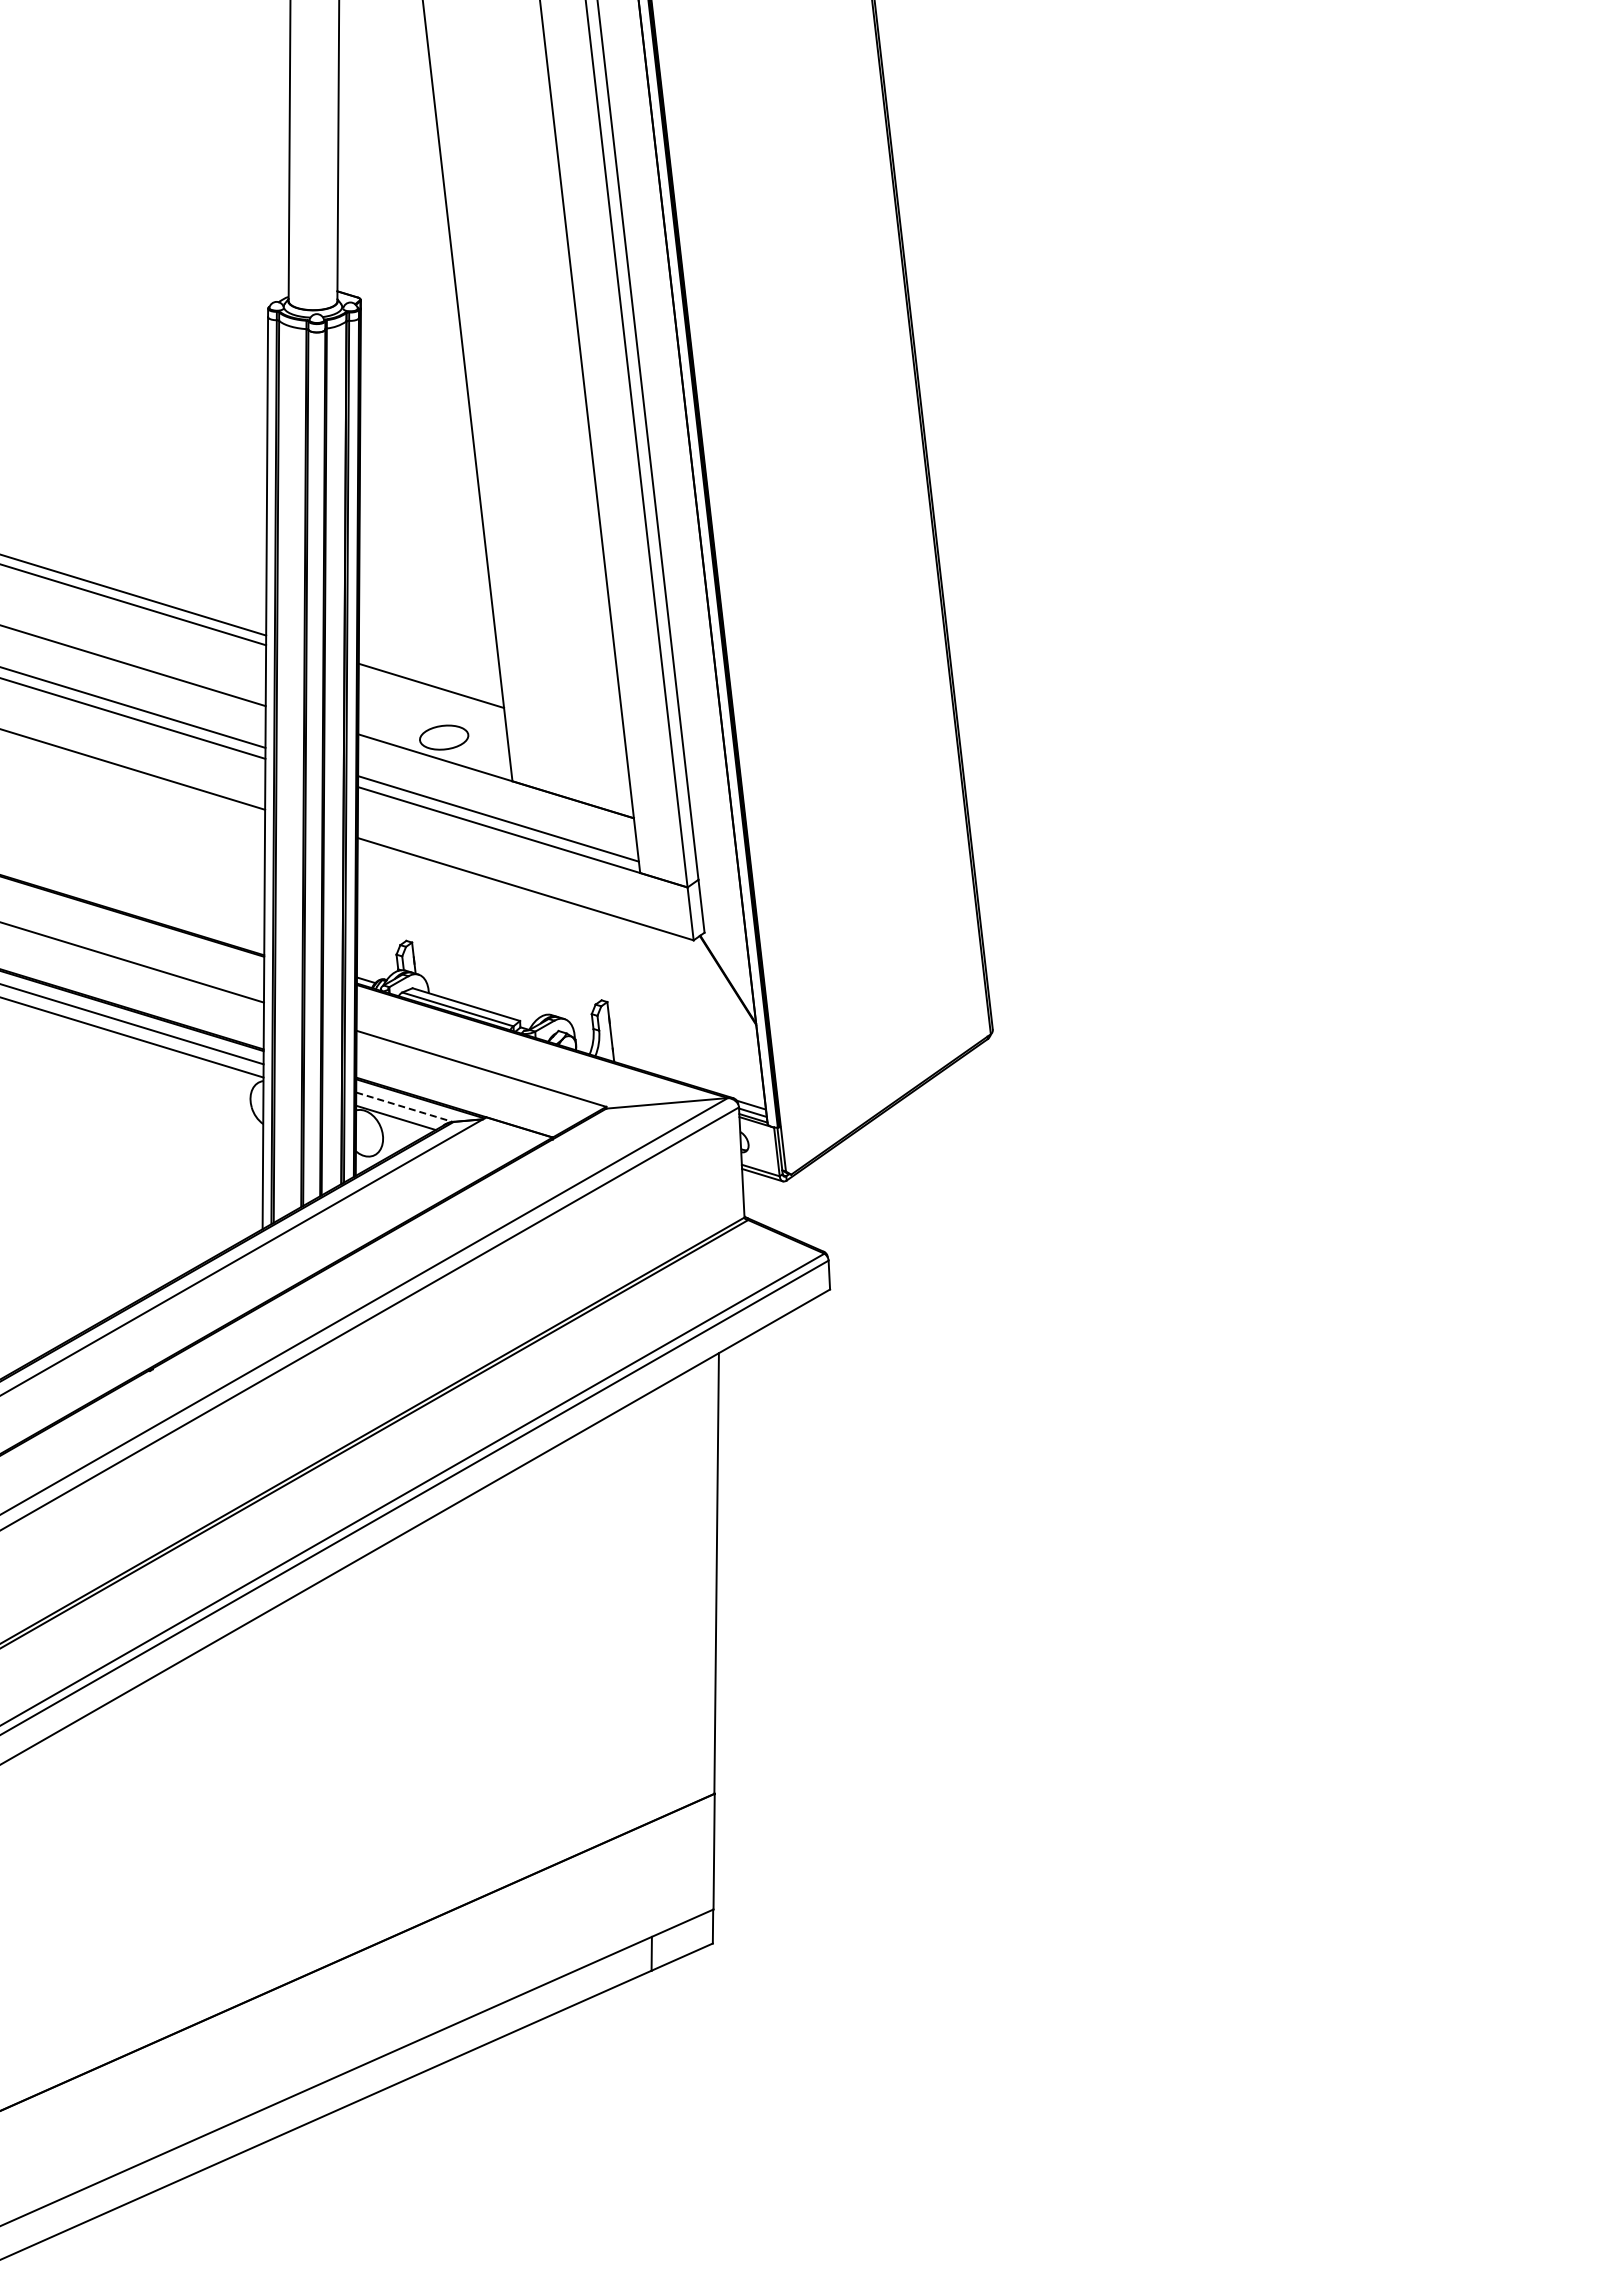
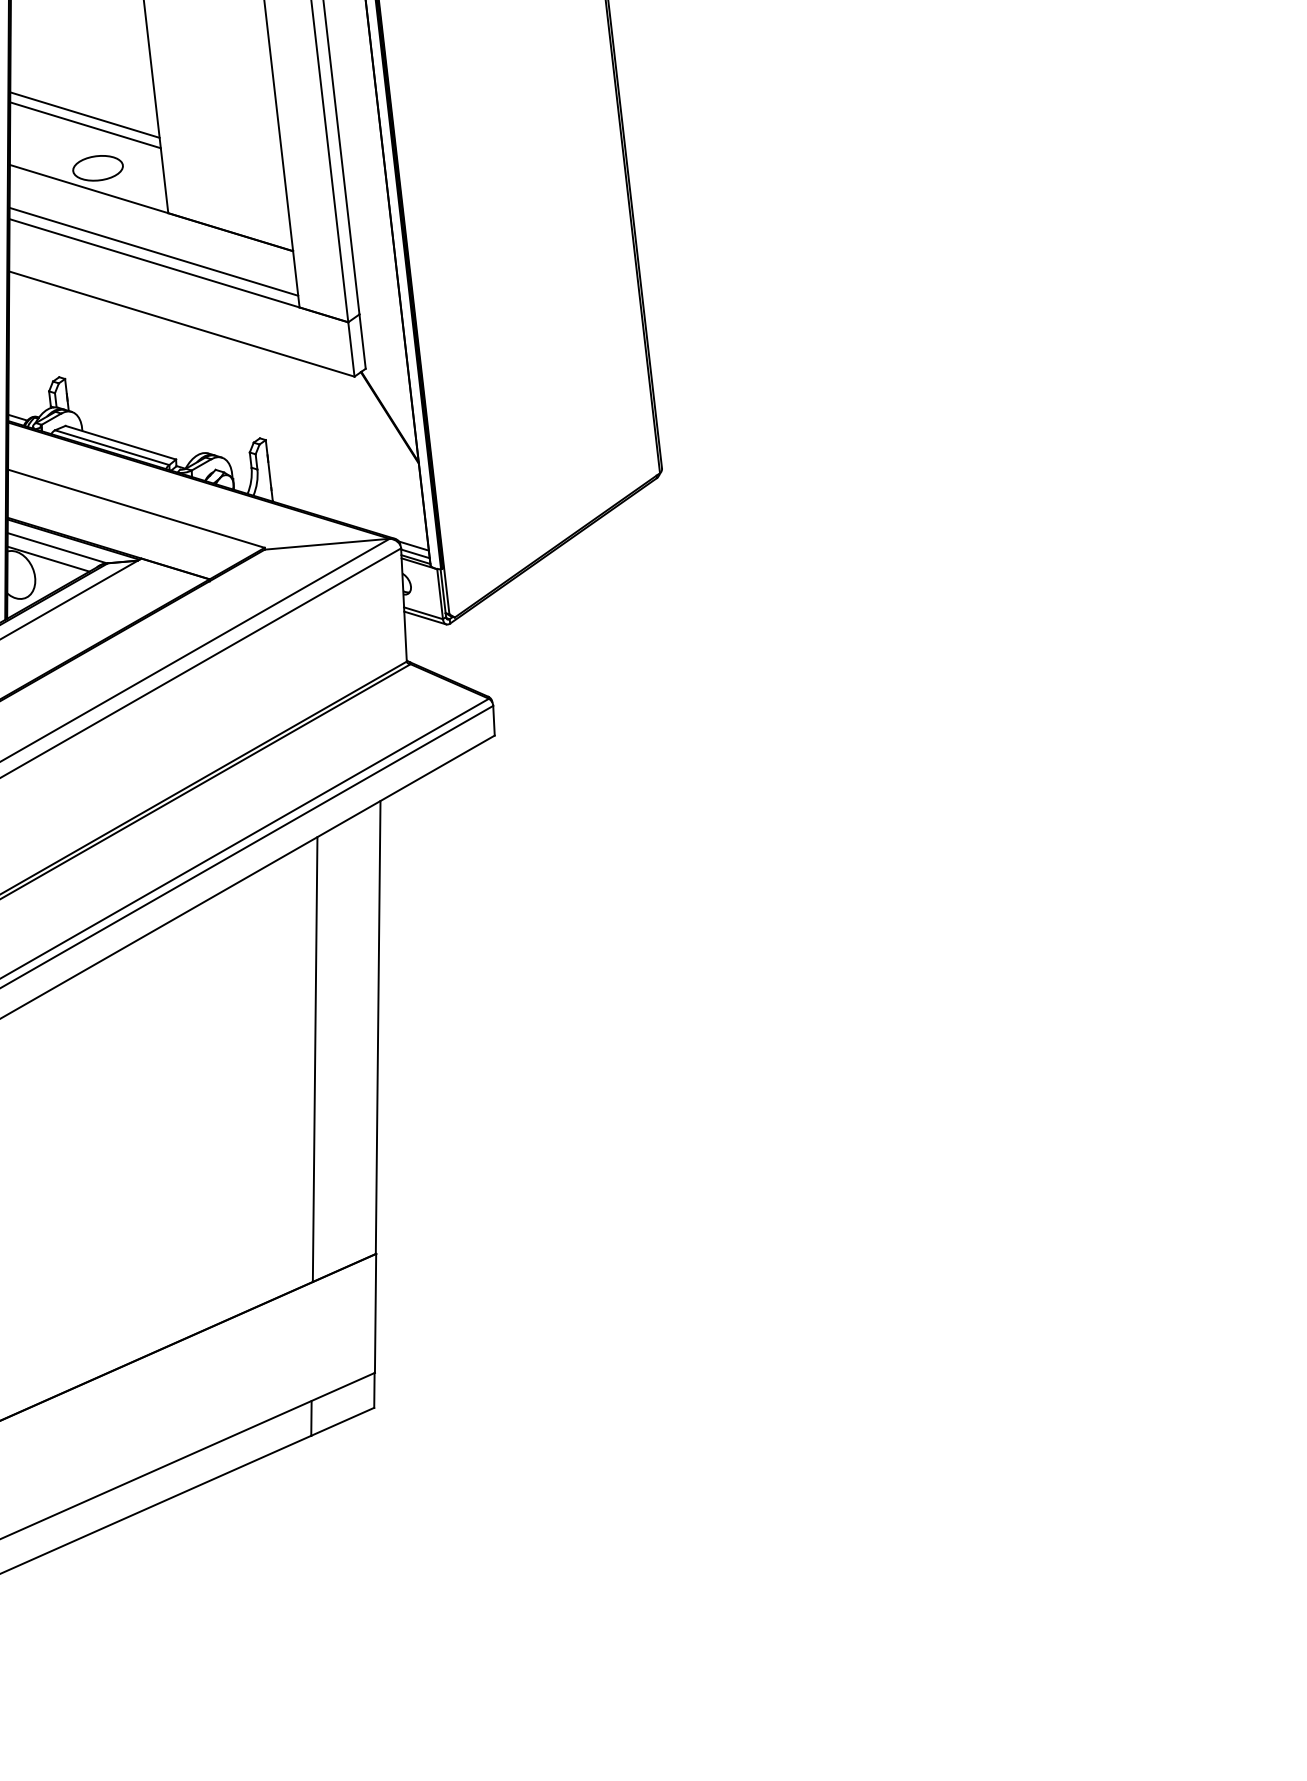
line: (431, 695) -> (85, 124), added
line: (404, 1107) -> (57, 548), dashed -> solid
line: (655, 1604) -> (315, 1059), added

